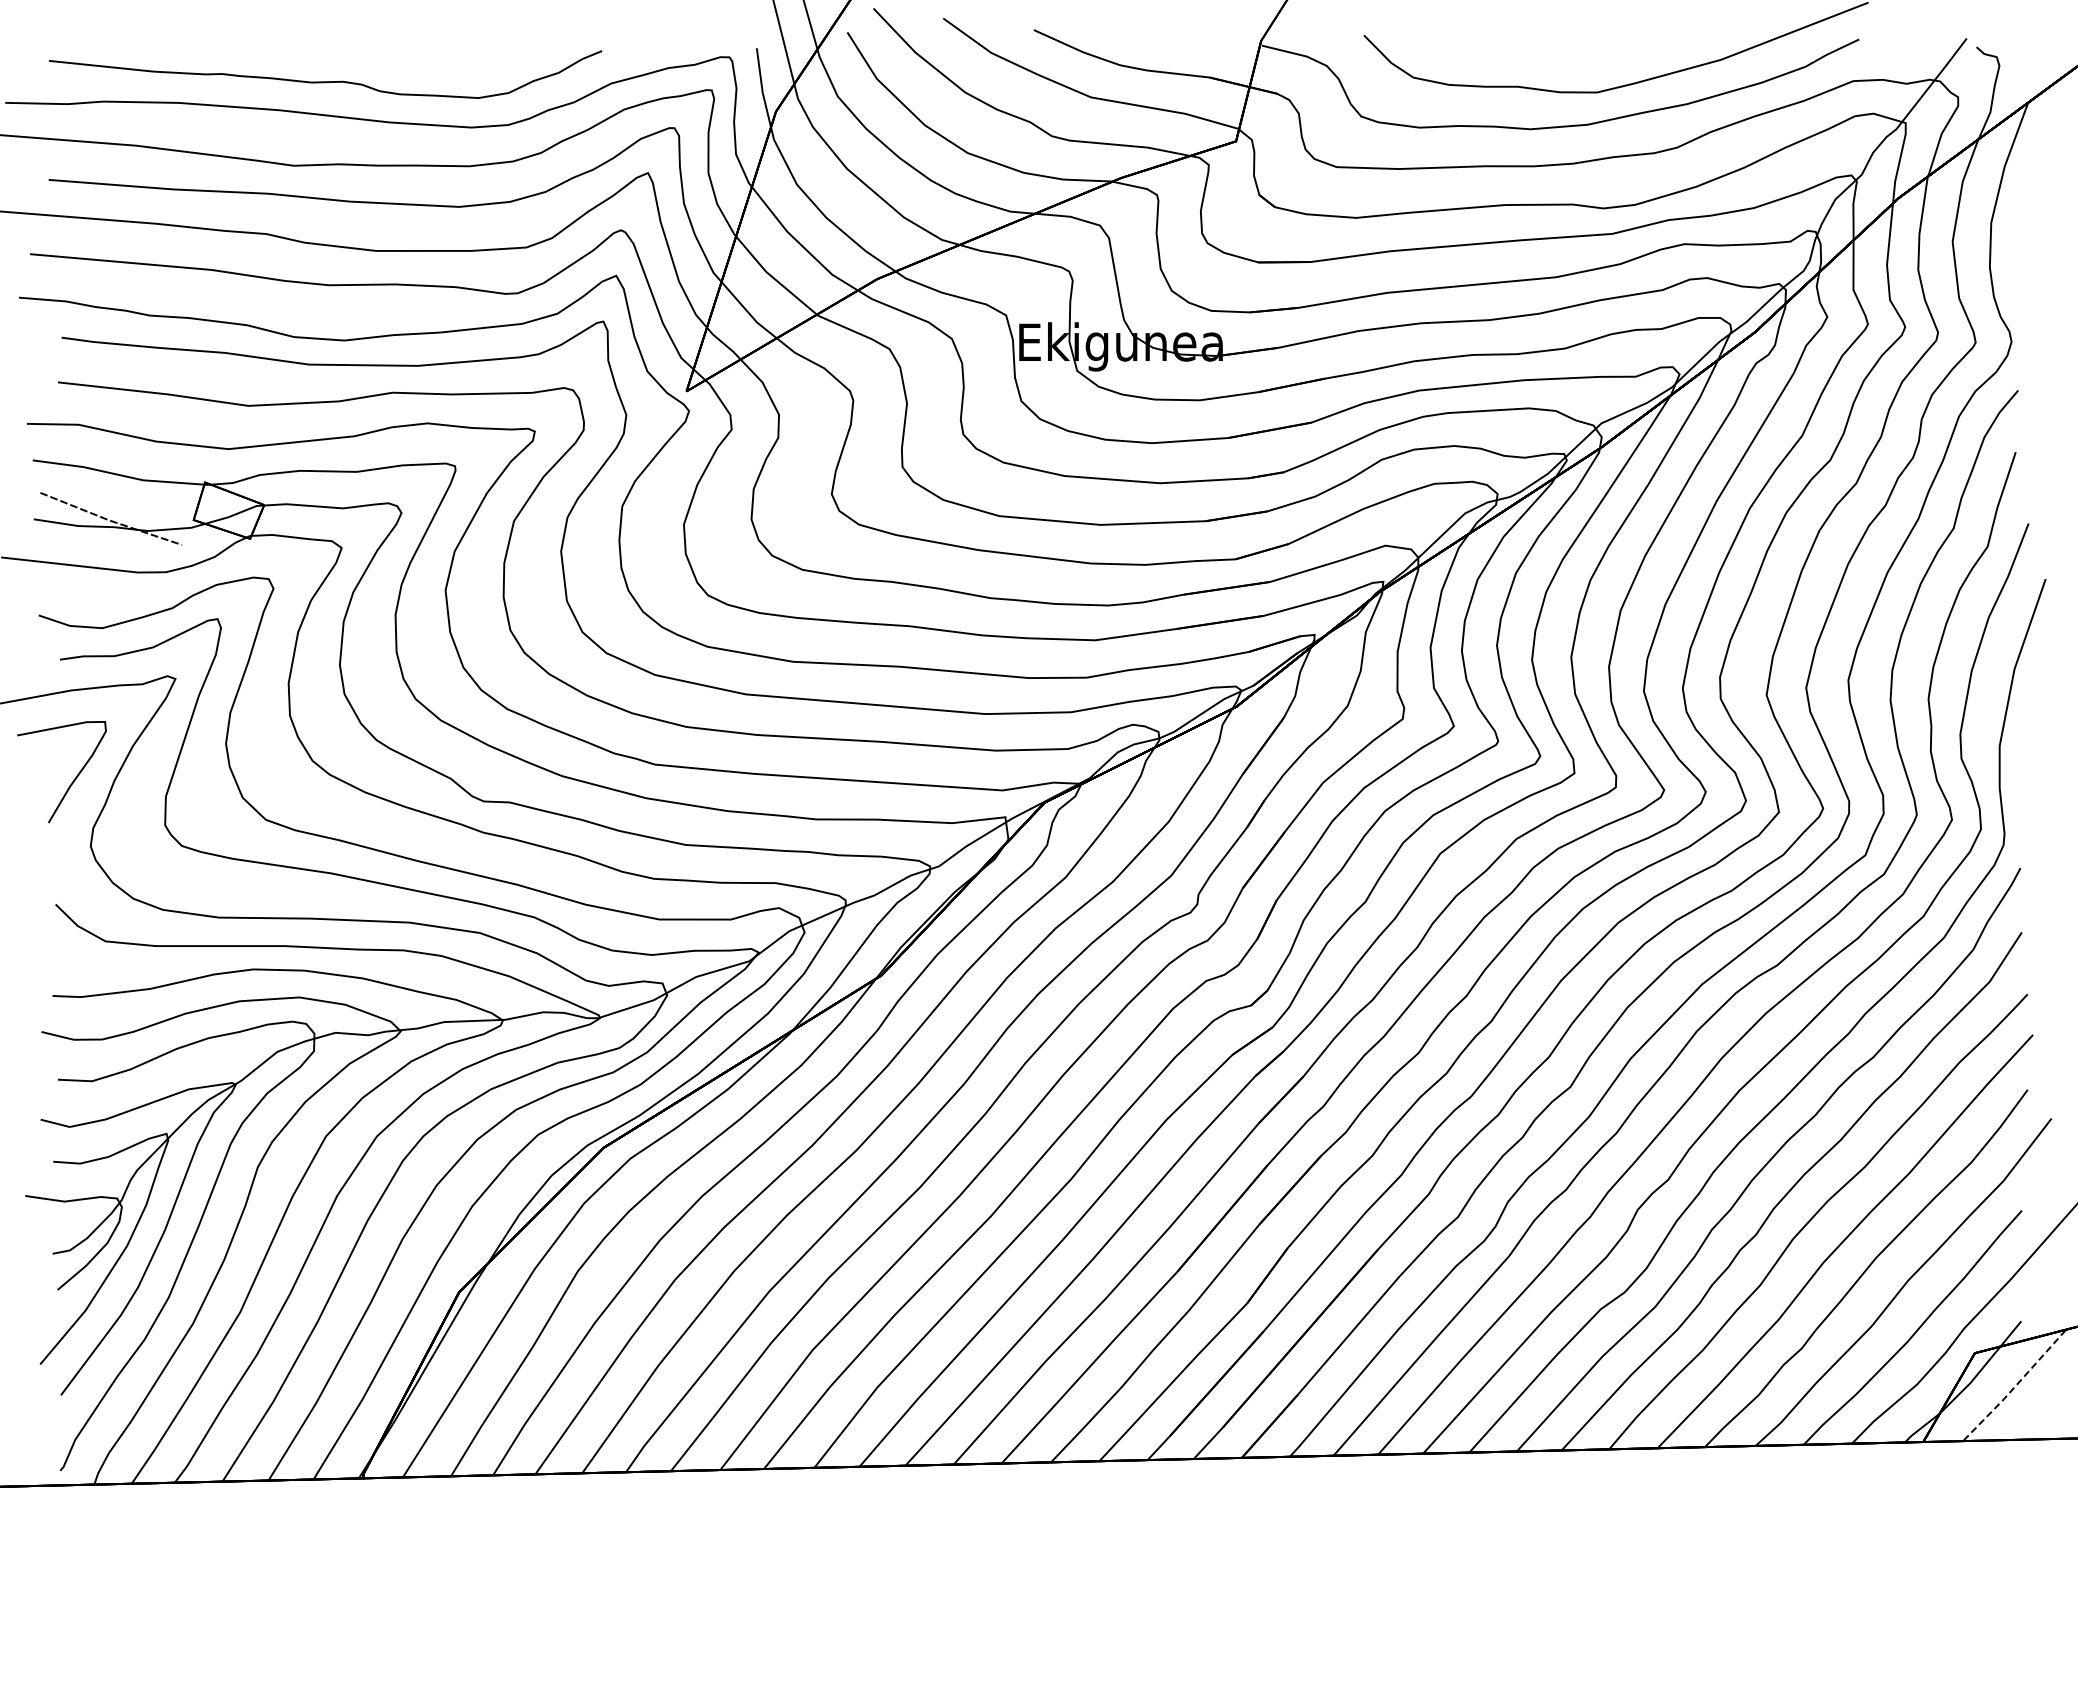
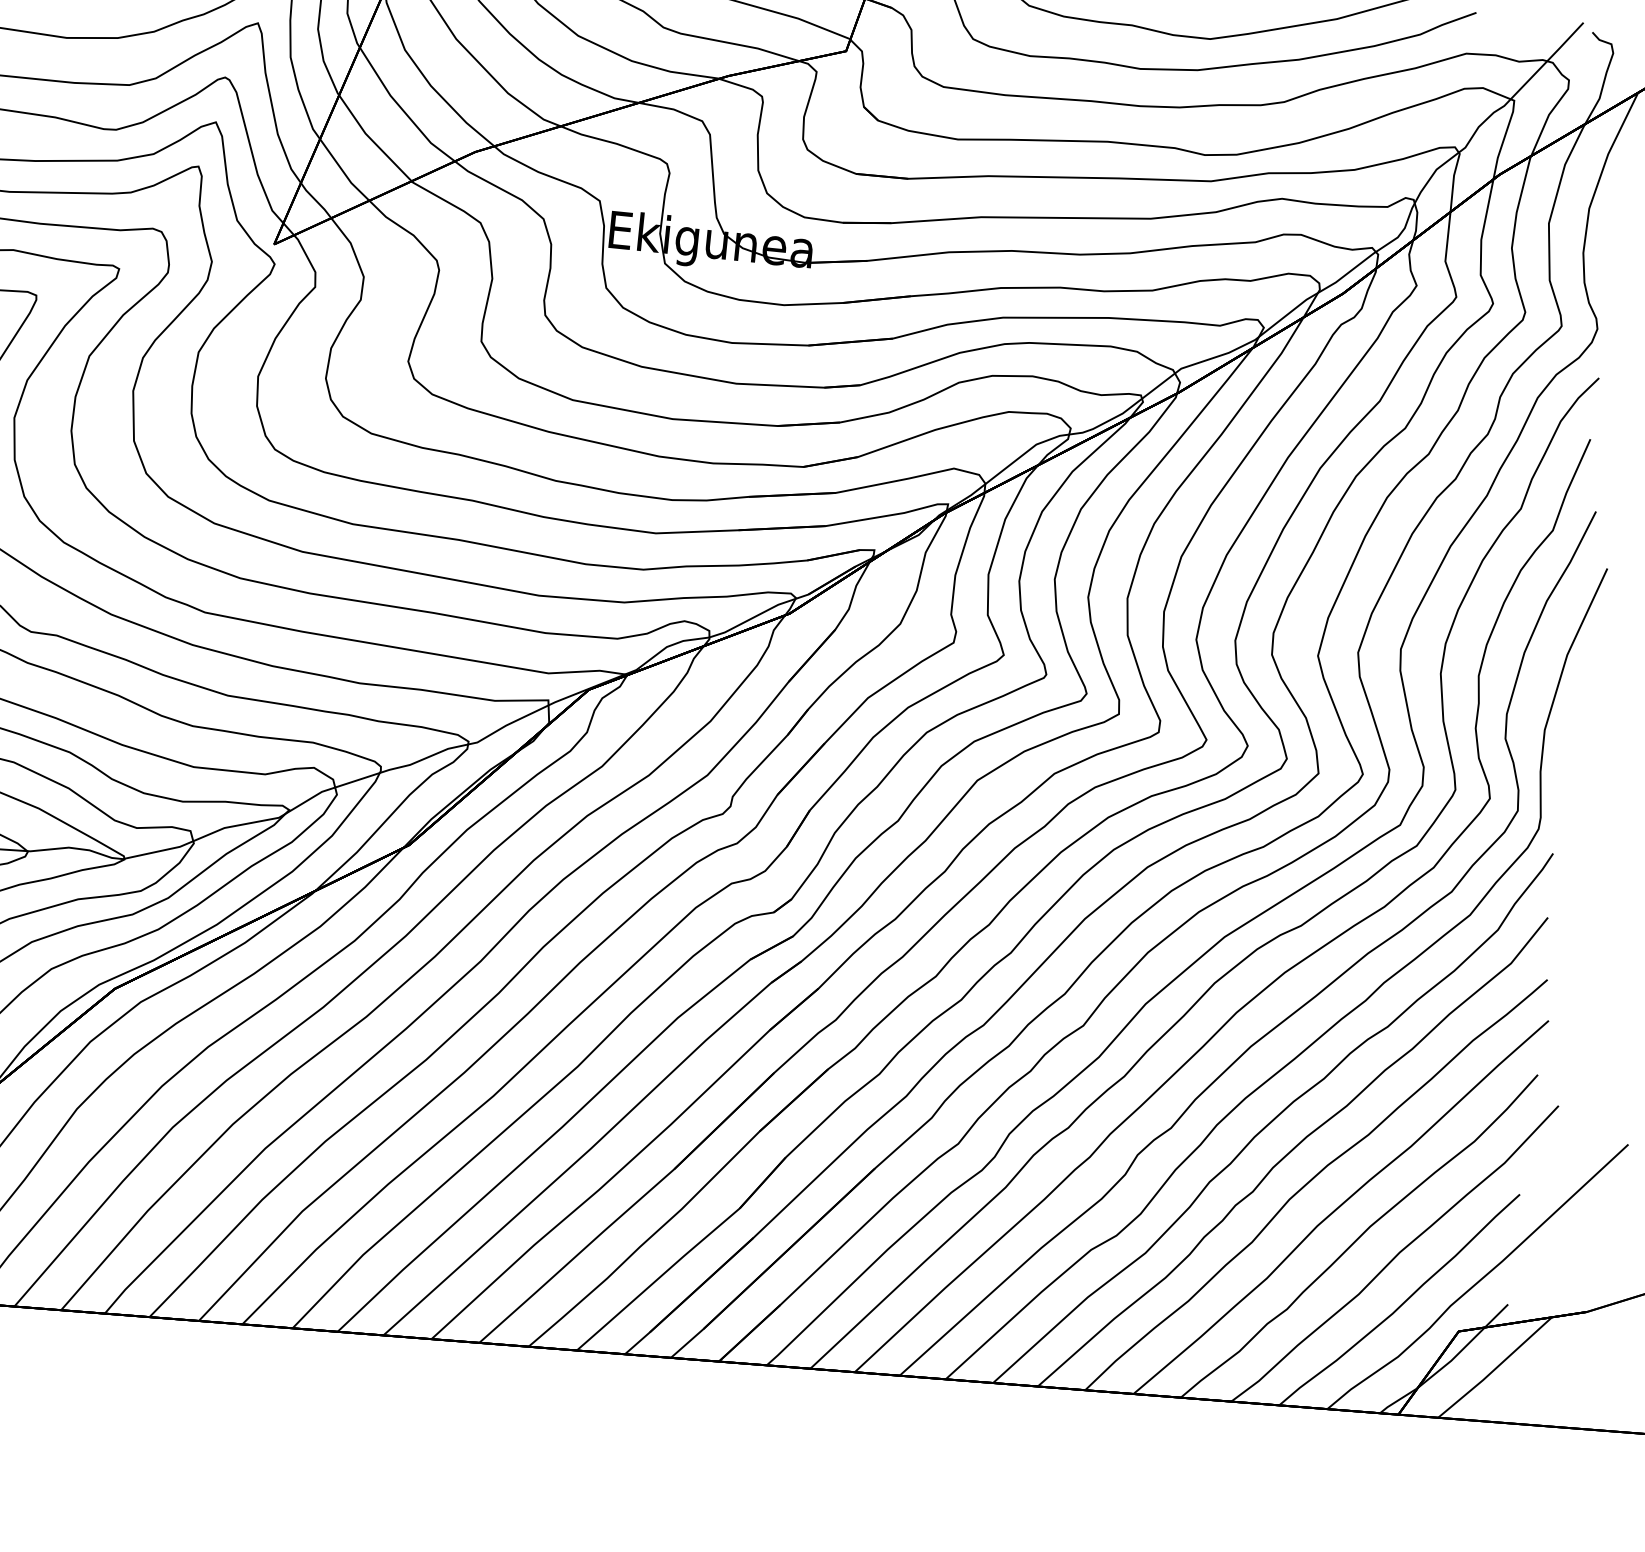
line: (2014, 1387) -> (1494, 1369), dashed -> solid

